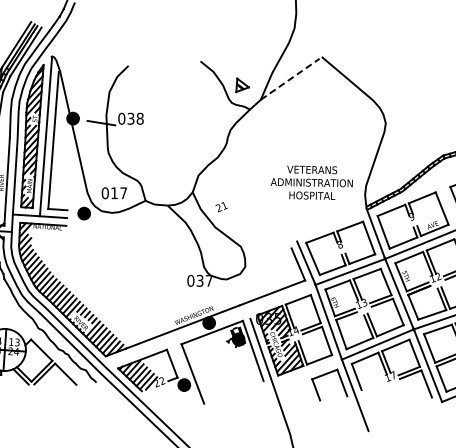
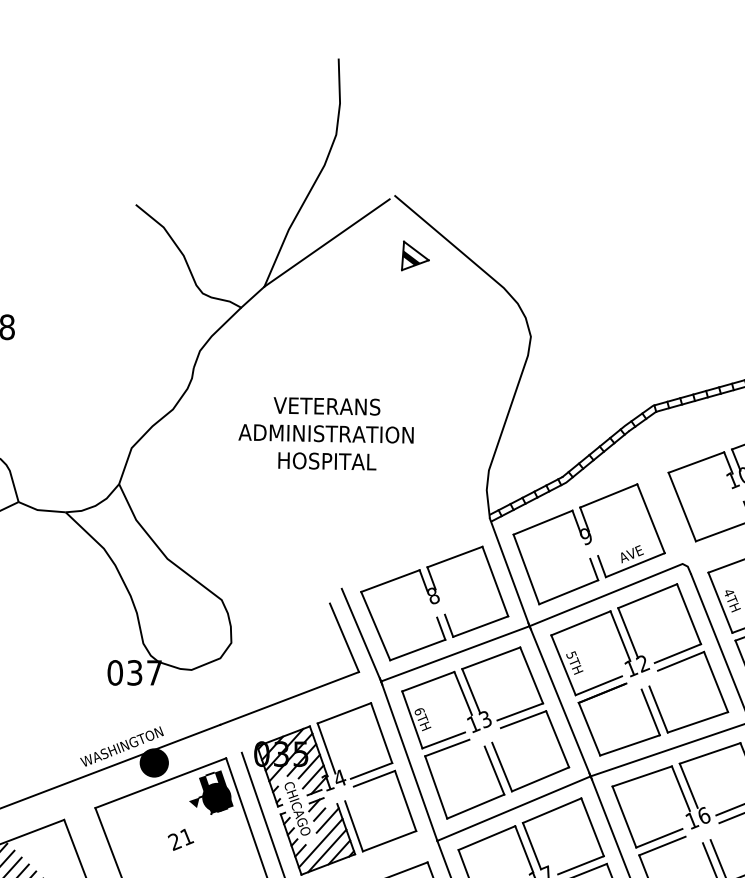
line: (290, 79) -> (327, 243), dashed -> solid
part: (242, 84) -> (415, 254), moved
text: (311, 182) -> (325, 433), moved
text: (221, 207) -> (180, 840), moved

